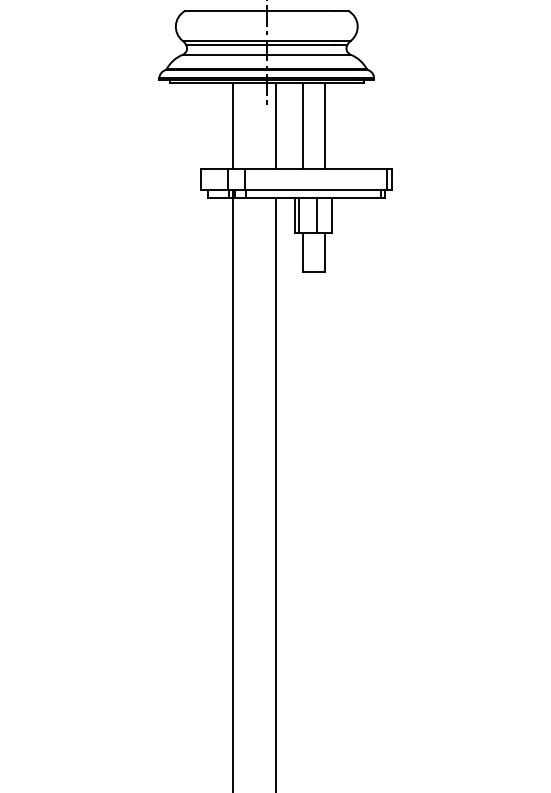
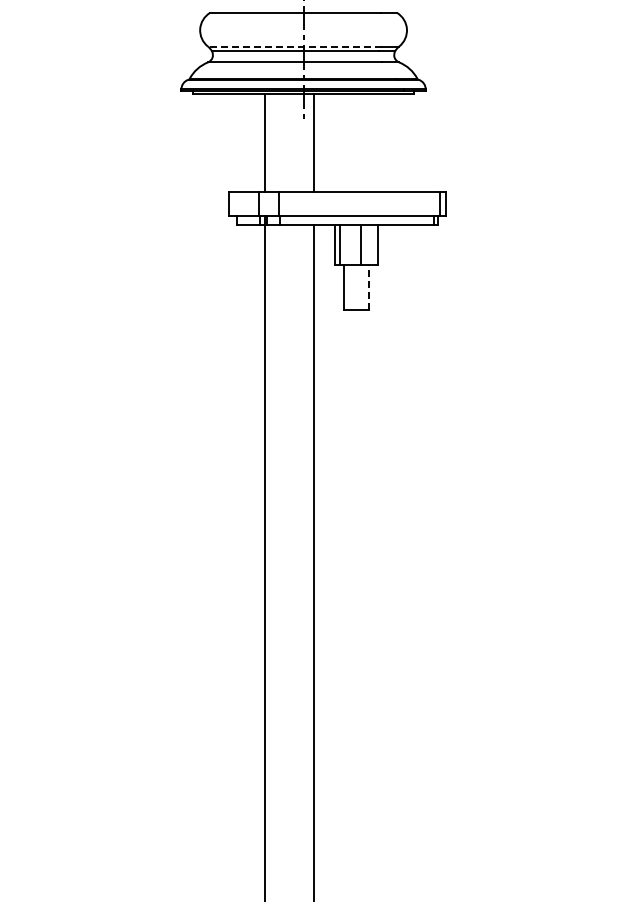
line: (258, 40) -> (294, 46), solid -> dashed
line: (302, 125) -> (344, 142), removed
line: (324, 125) -> (369, 142), removed
line: (324, 252) -> (369, 287), solid -> dashed

